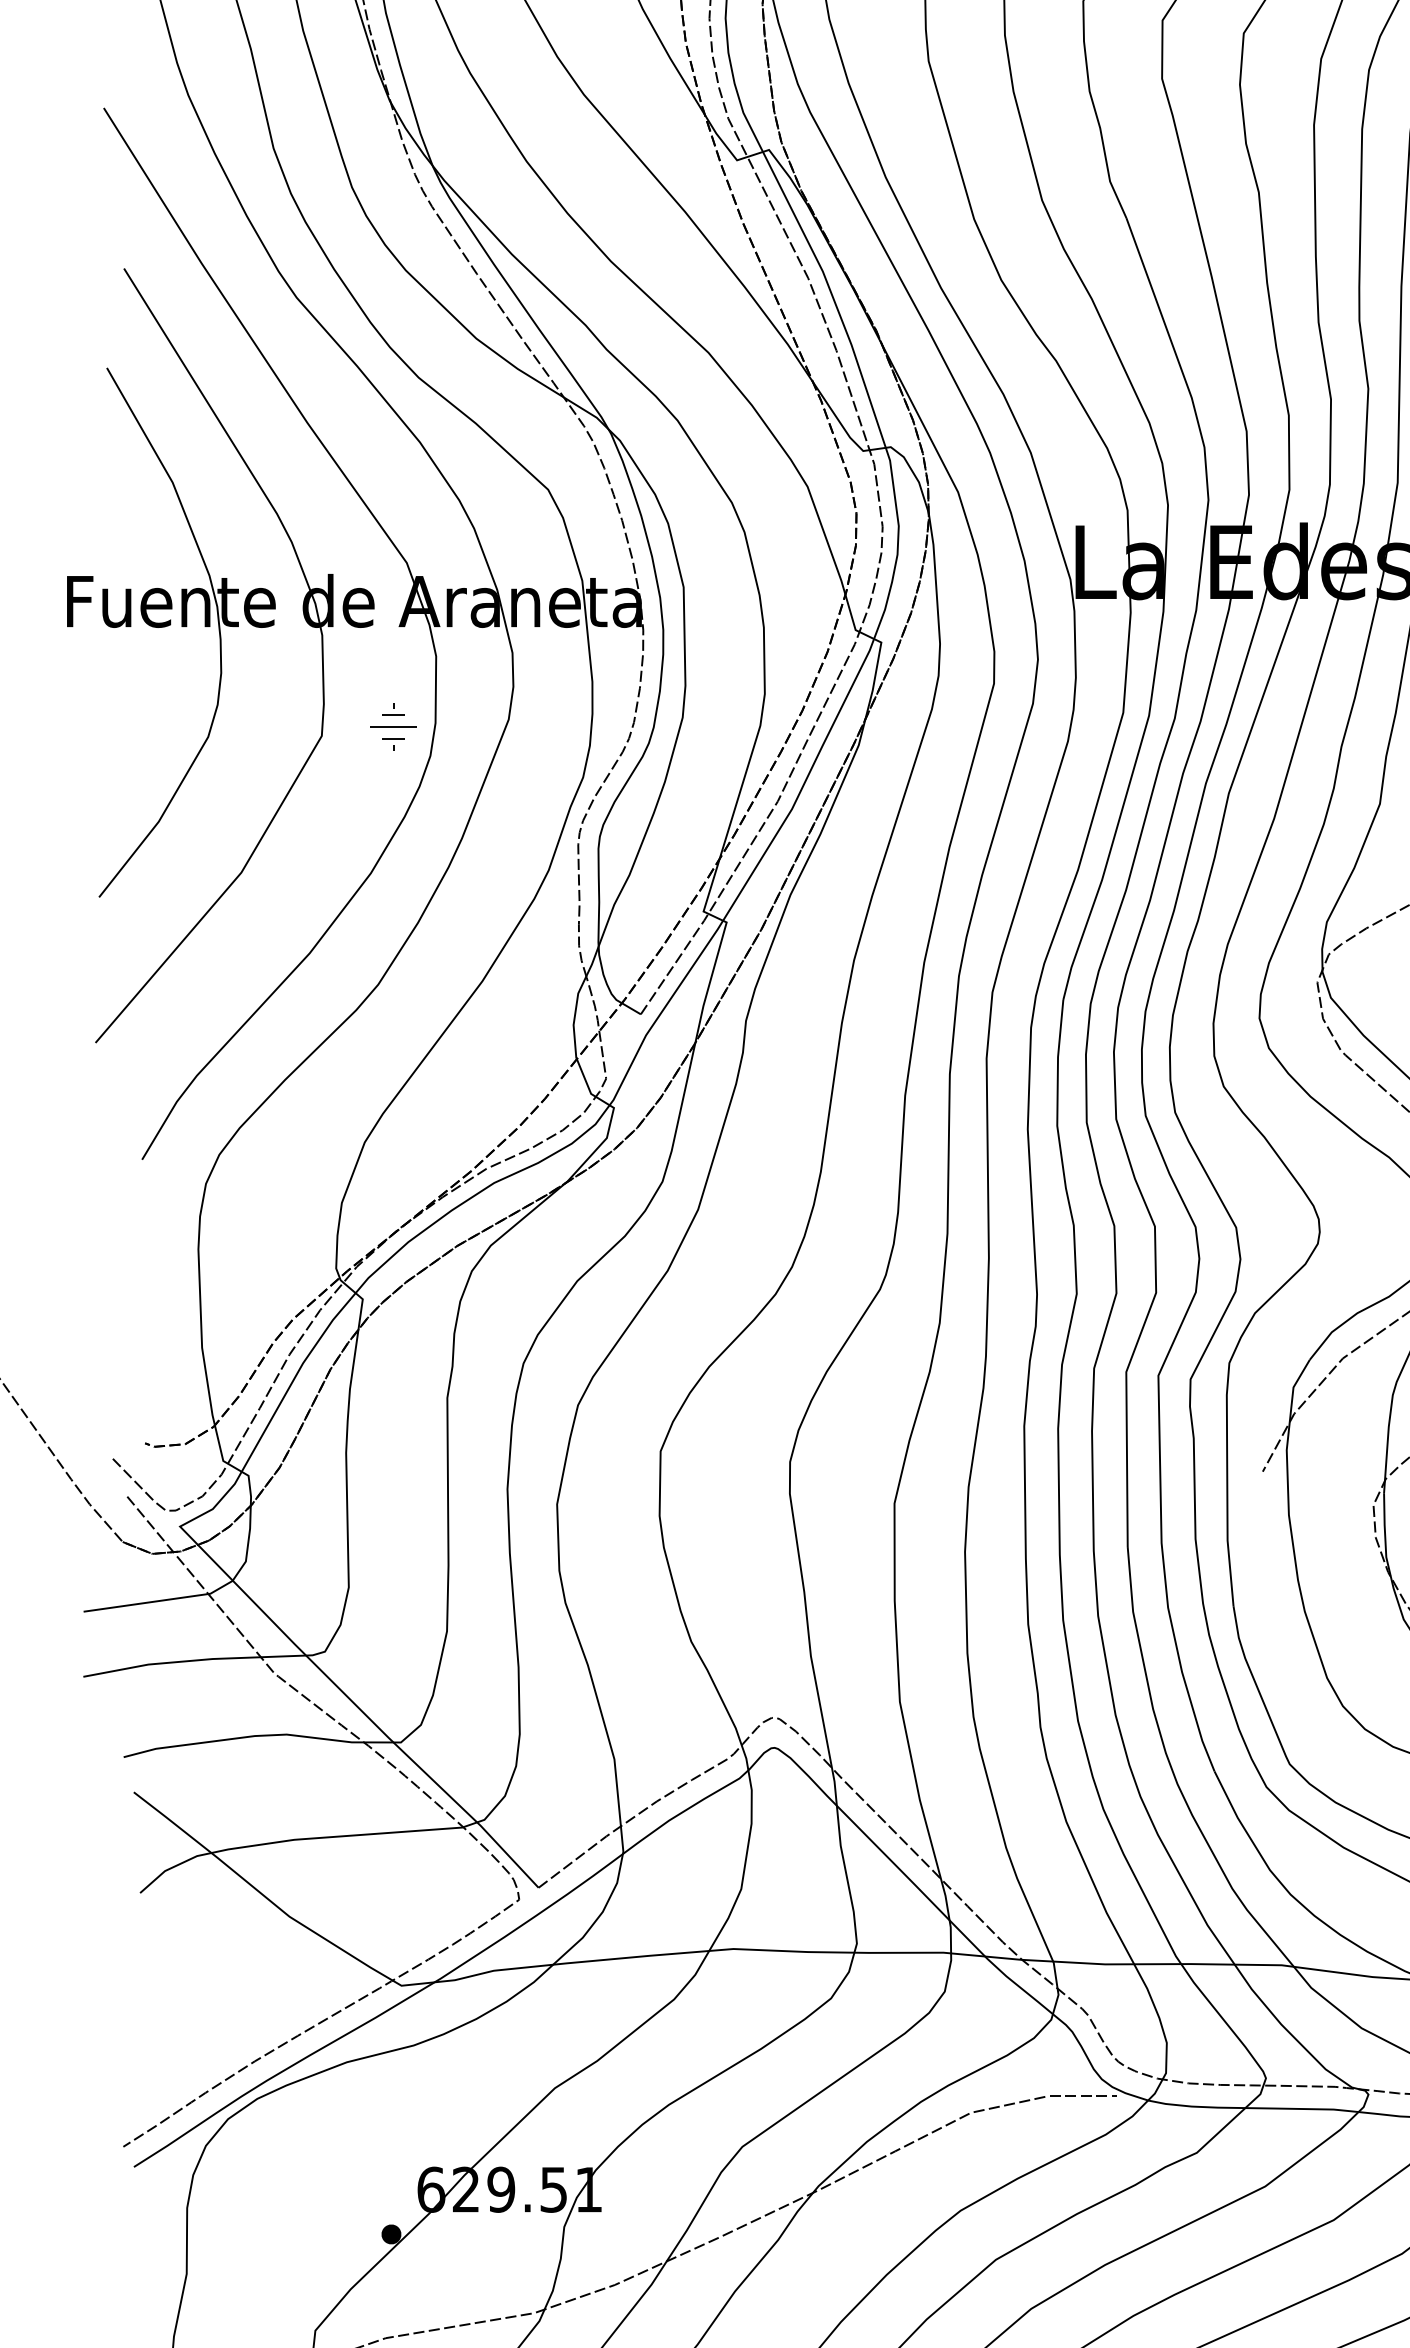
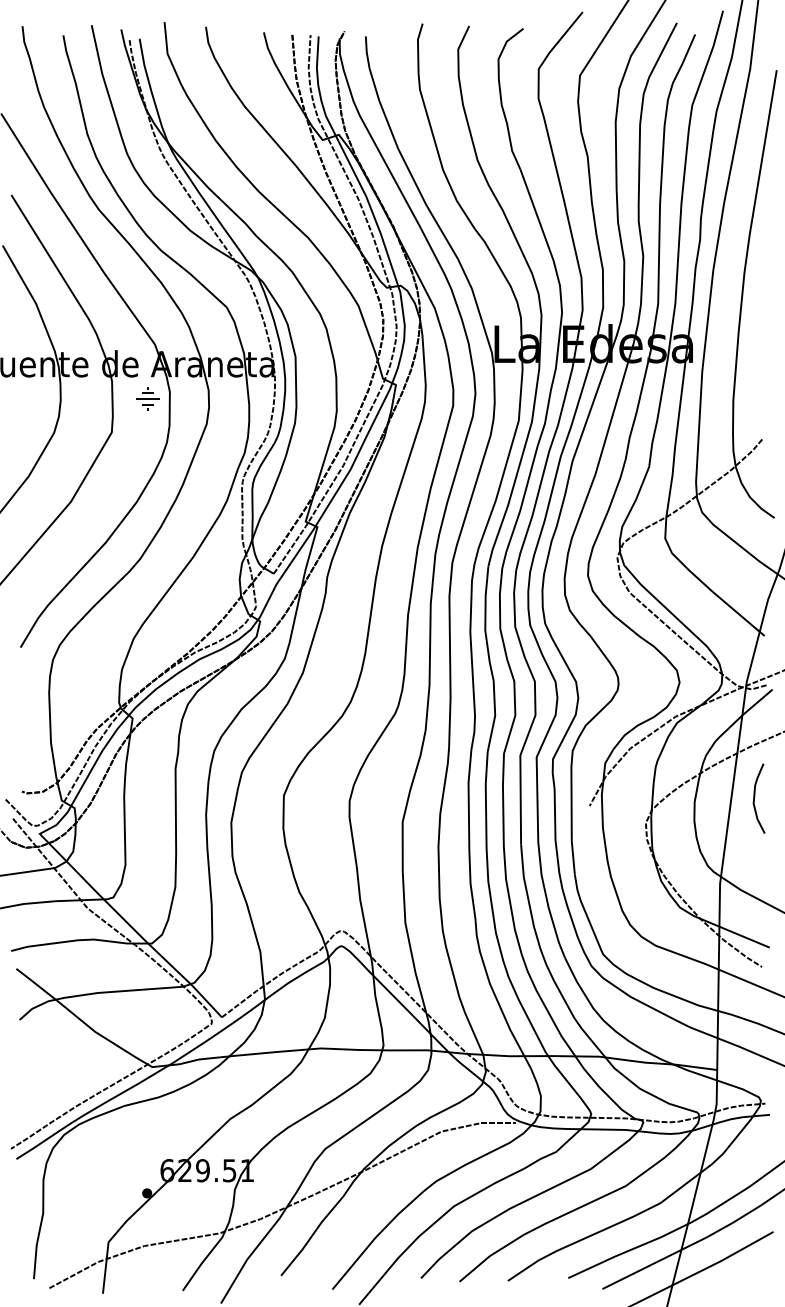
part: (392, 726) -> (147, 398), moved

